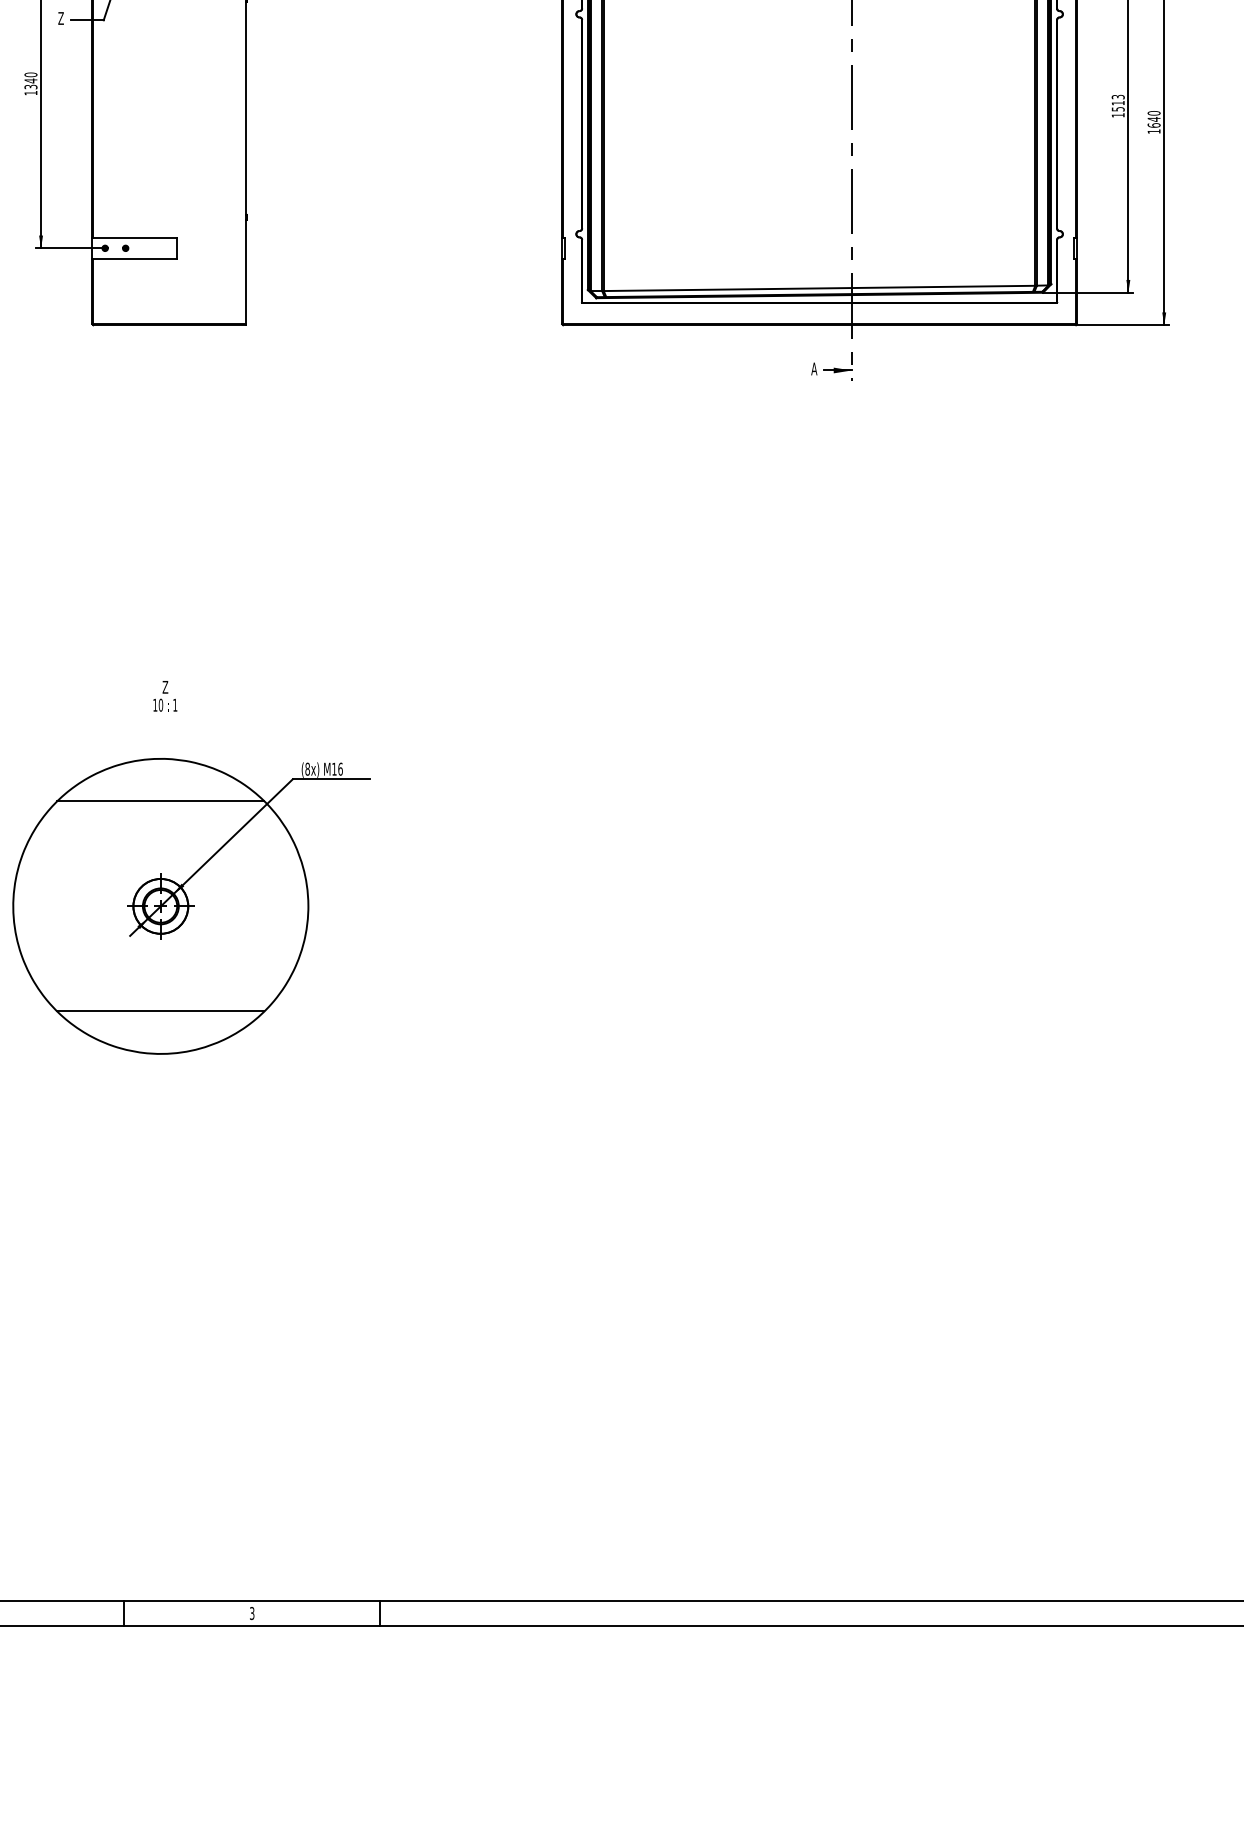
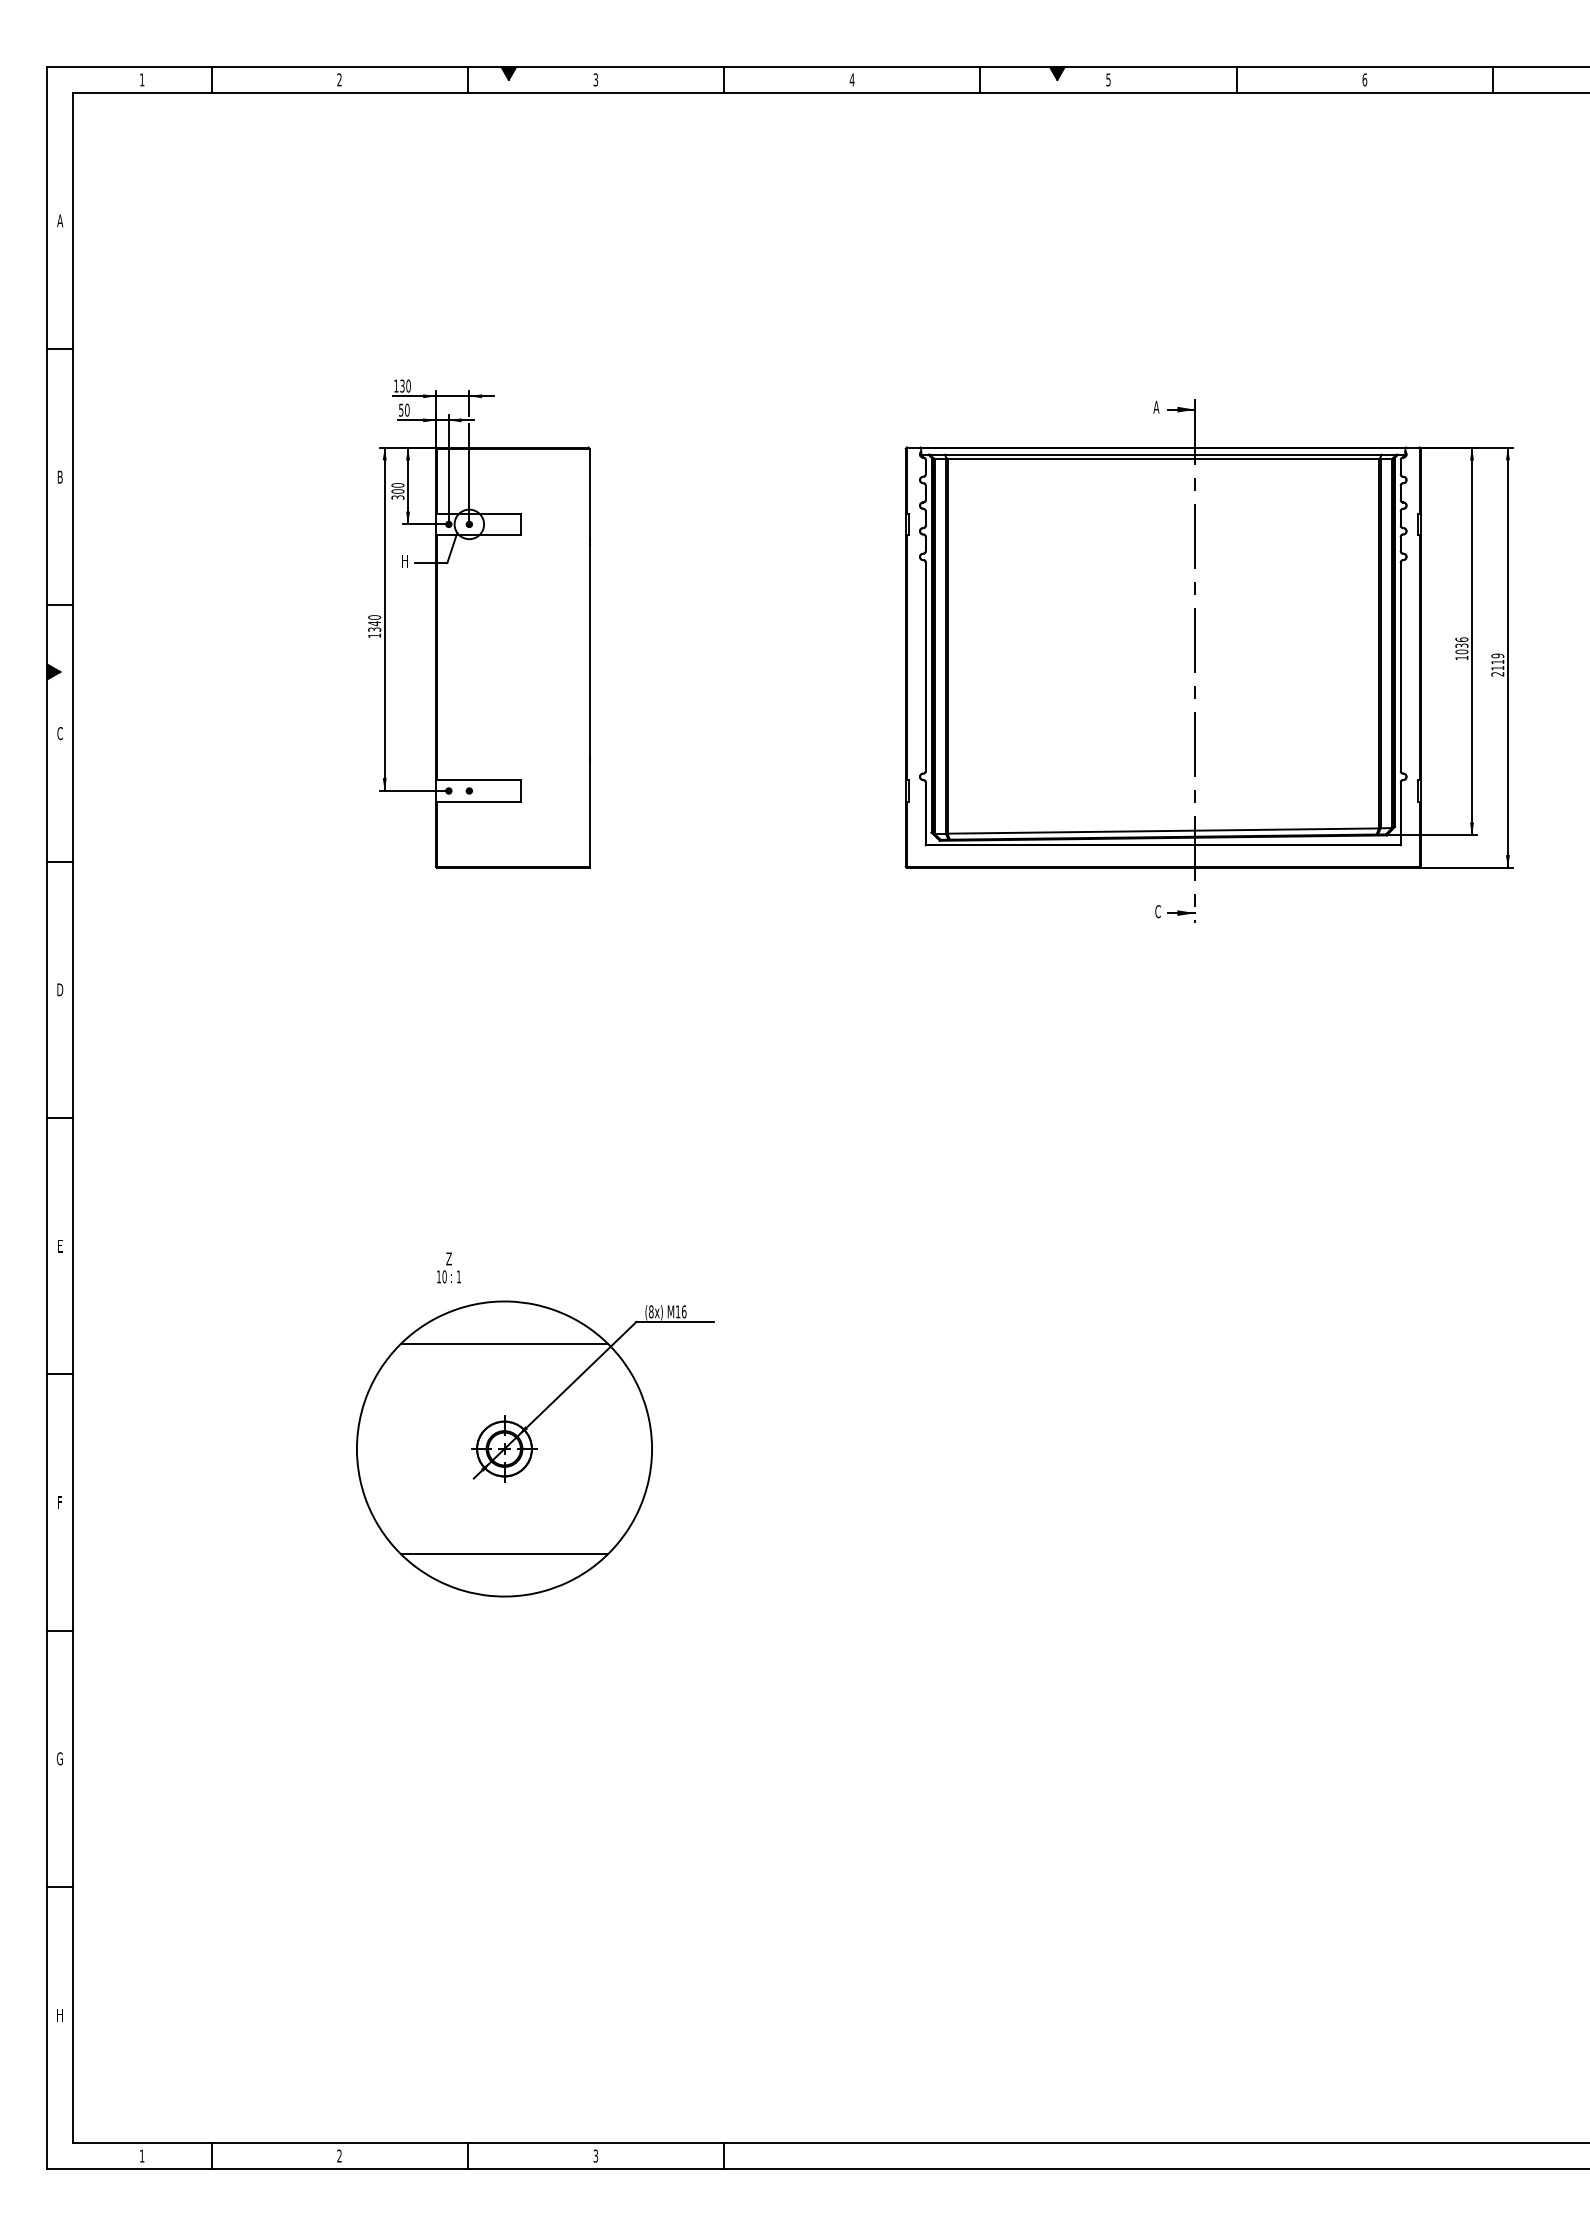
text: (60, 17) -> (404, 560), Z -> H
text: (1117, 102) -> (1461, 645), 1513 -> 1036
text: (1153, 122) -> (1497, 665), 1640 -> 2119
text: (813, 368) -> (1157, 911), A -> C
text: (164, 695) -> (448, 1267), moved

